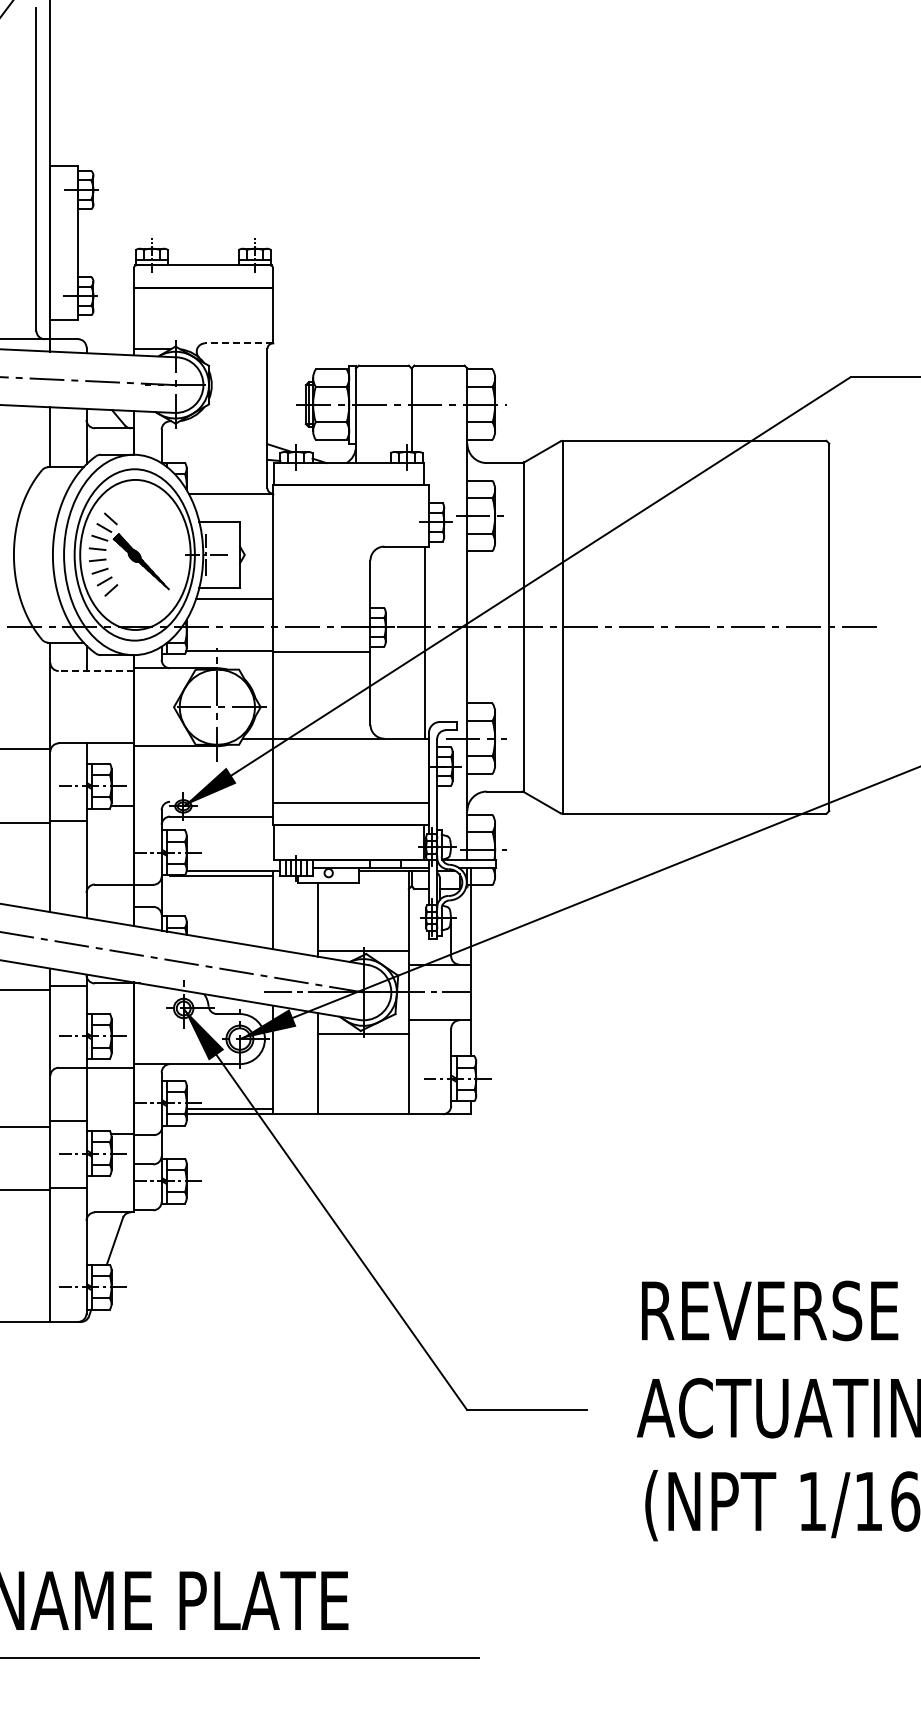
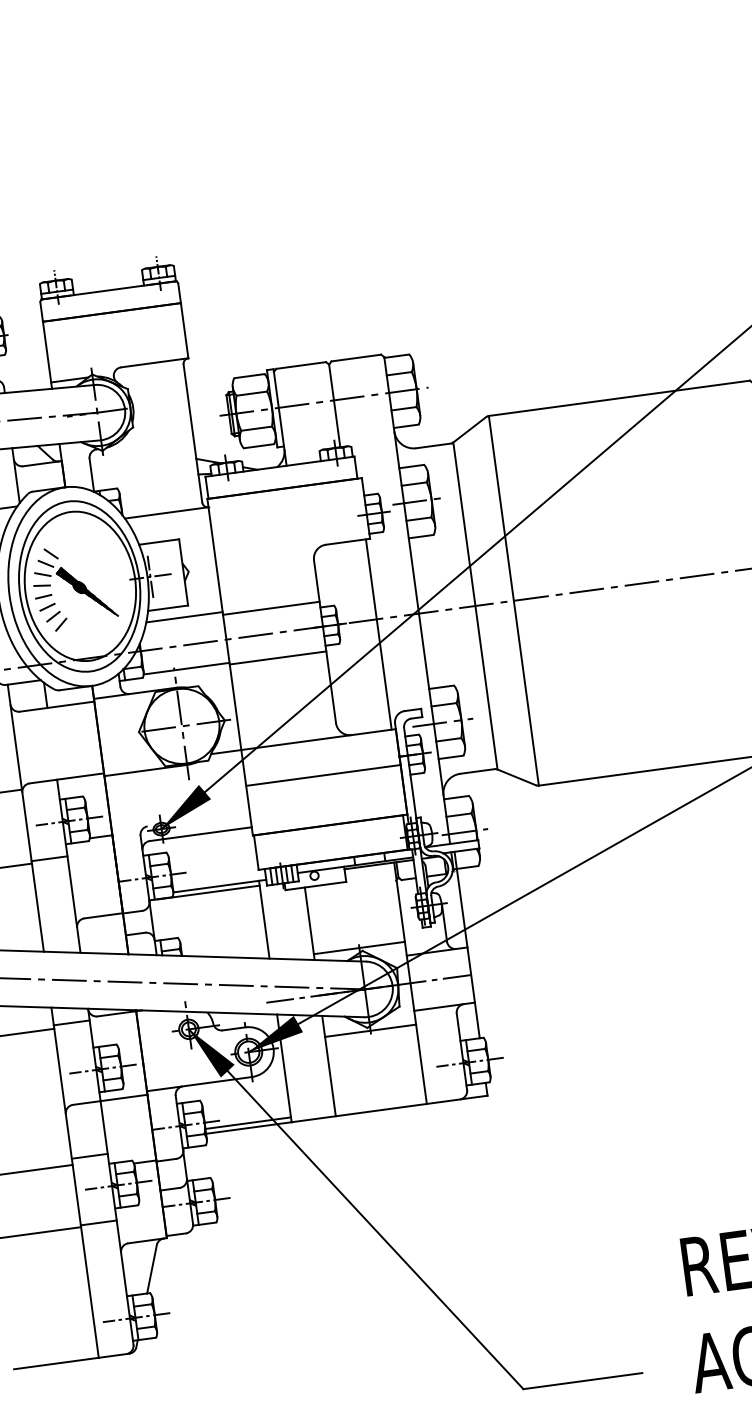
line: (239, 343) -> (155, 362), dashed -> solid
line: (321, 602) -> (271, 608), added
line: (96, 671) -> (57, 707), dashed -> solid
line: (350, 802) -> (322, 775), moved

